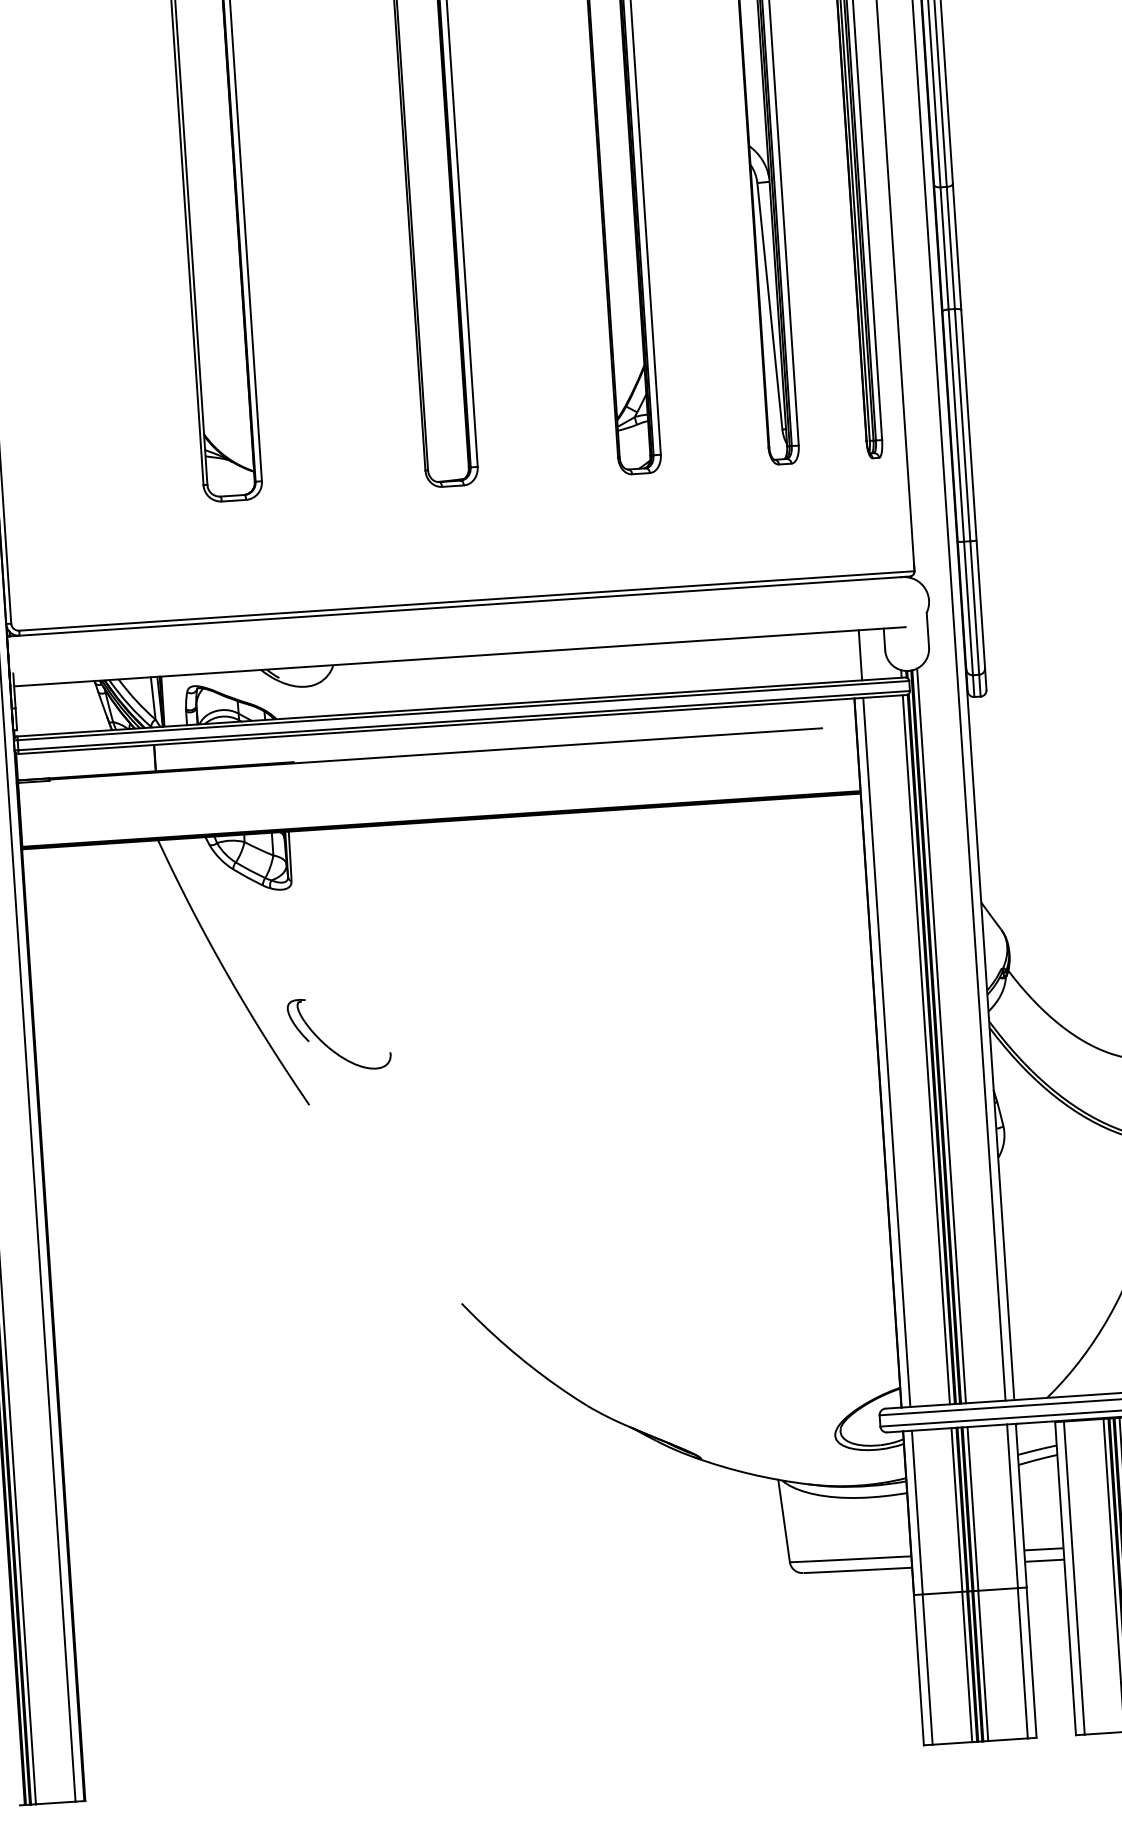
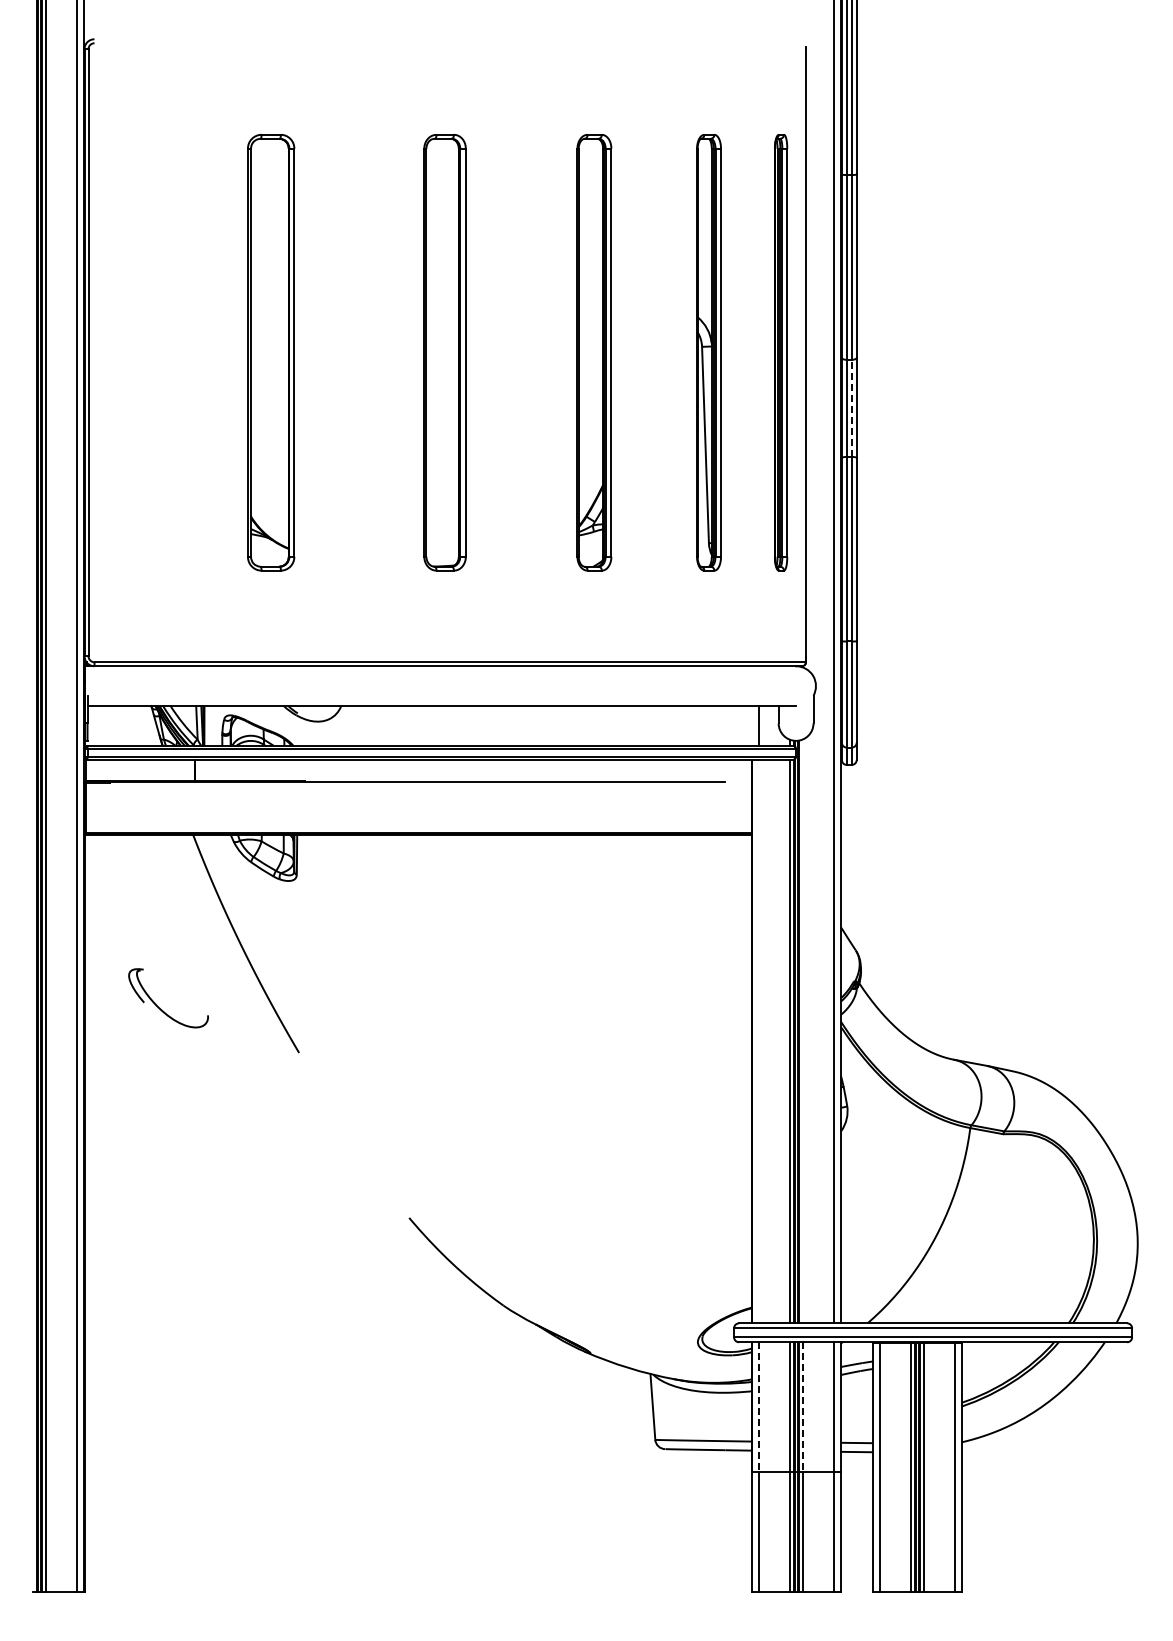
line: (950, 248) -> (851, 408), solid -> dashed
line: (942, 1036) -> (803, 1031), removed
part: (332, 1048) -> (162, 1009), moved
line: (886, 1052) -> (758, 1041), removed
line: (973, 1509) -> (803, 1407), solid -> dashed
line: (917, 1512) -> (758, 1407), solid -> dashed

